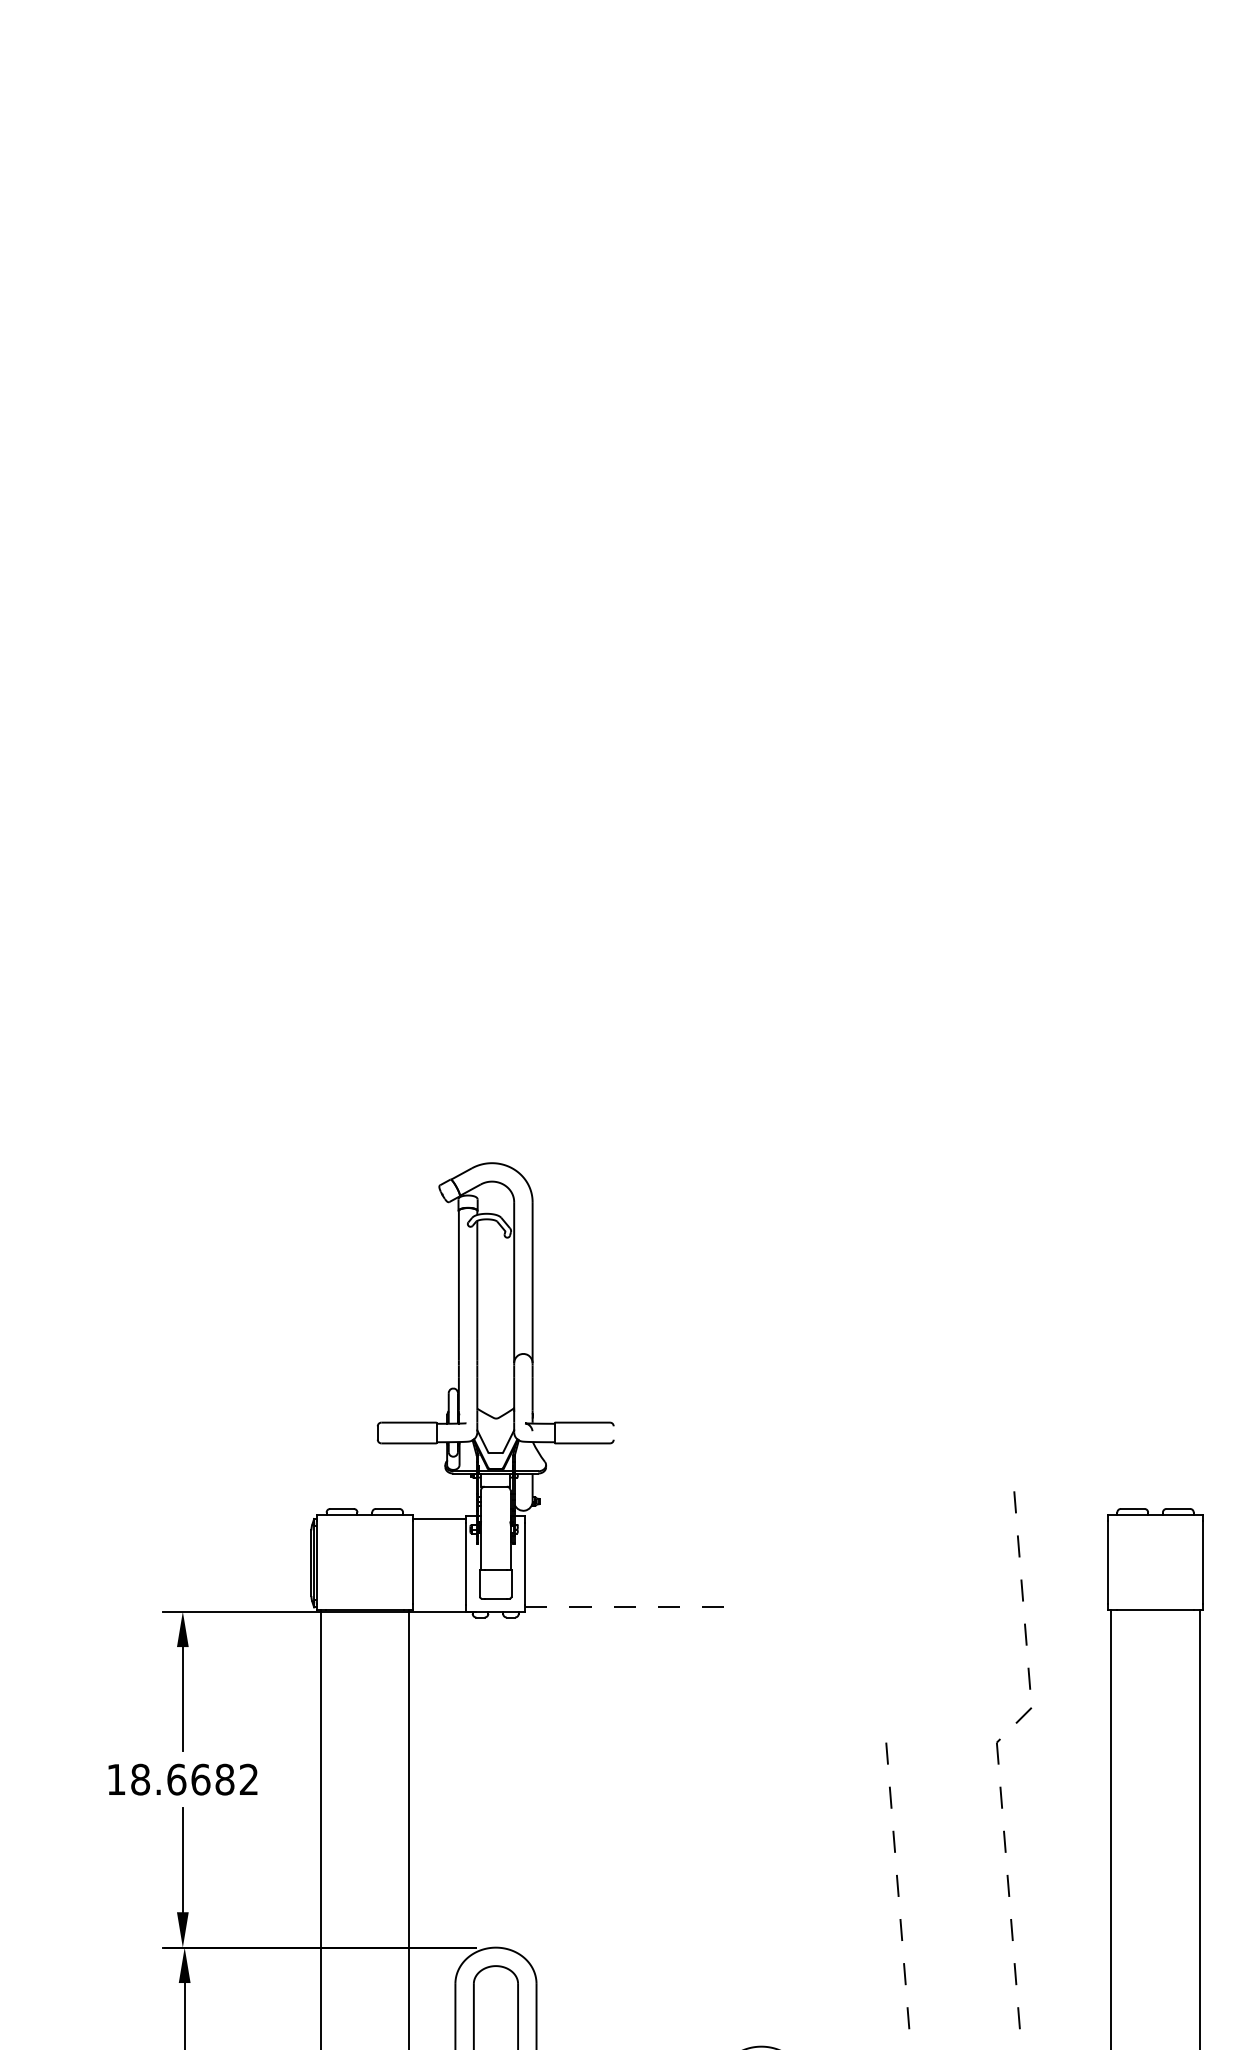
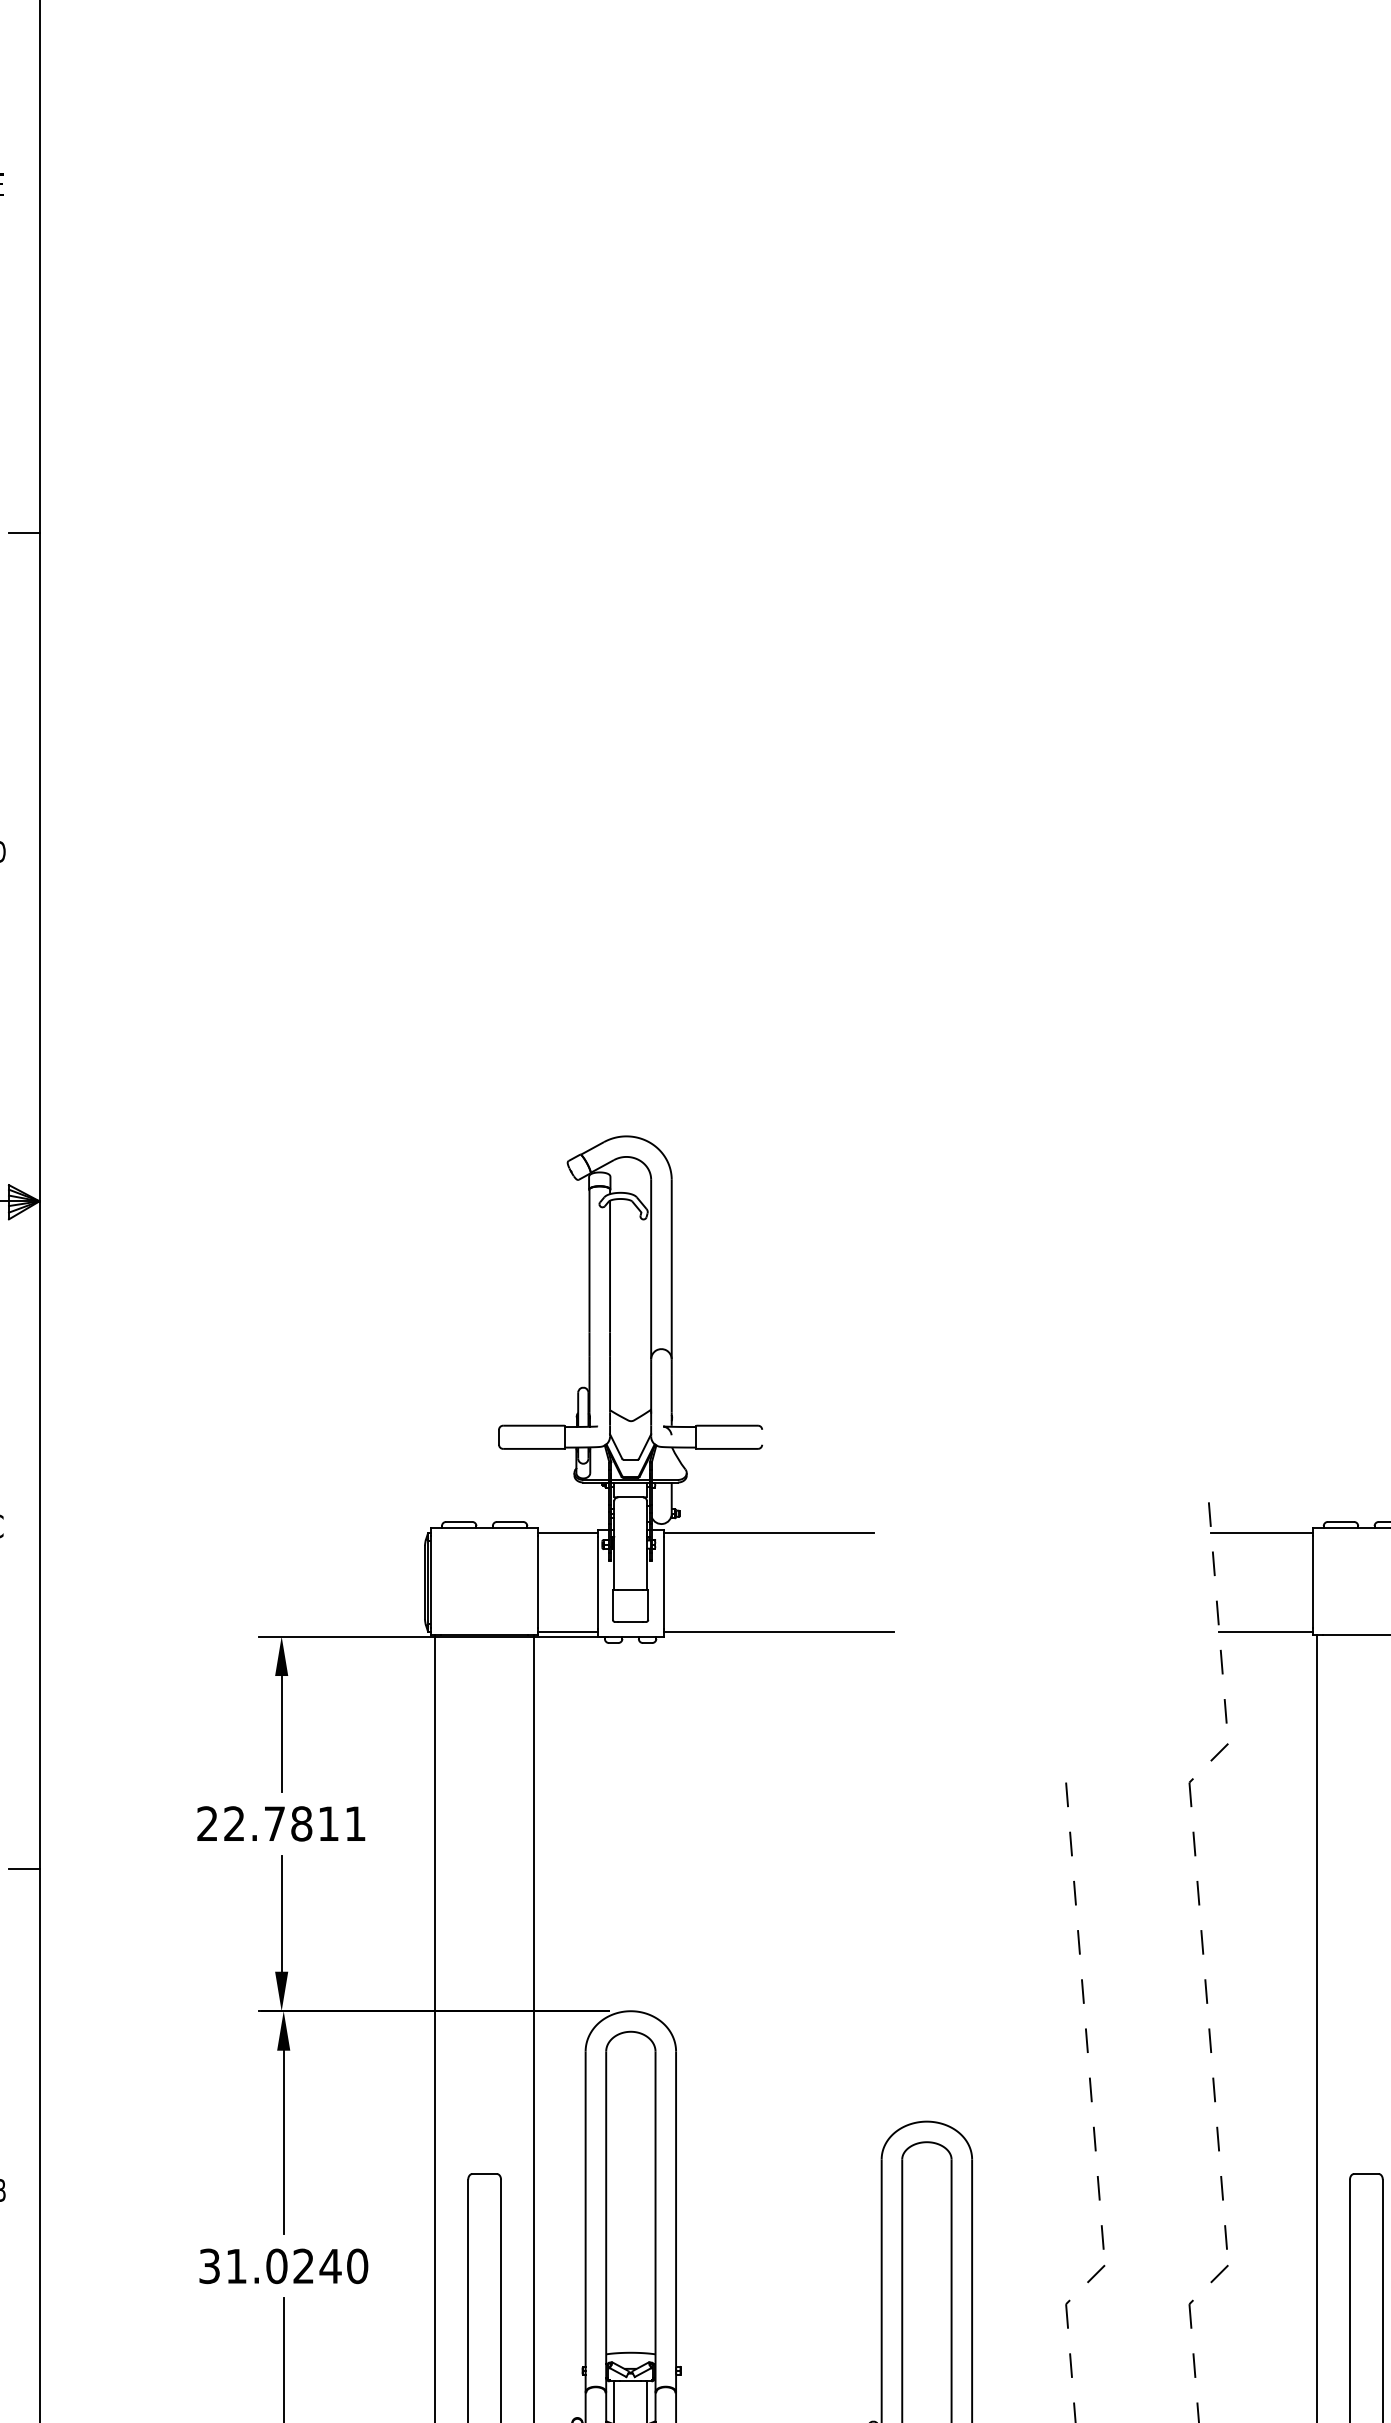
line: (619, 1519) -> (768, 1533), added
line: (1061, 1519) -> (1261, 1533), added
line: (439, 1607) -> (567, 1631), added
line: (629, 1607) -> (779, 1631), dashed -> solid
line: (1065, 1607) -> (1265, 1631), added
text: (182, 1779) -> (281, 1823), 18.6682 -> 22.7811

